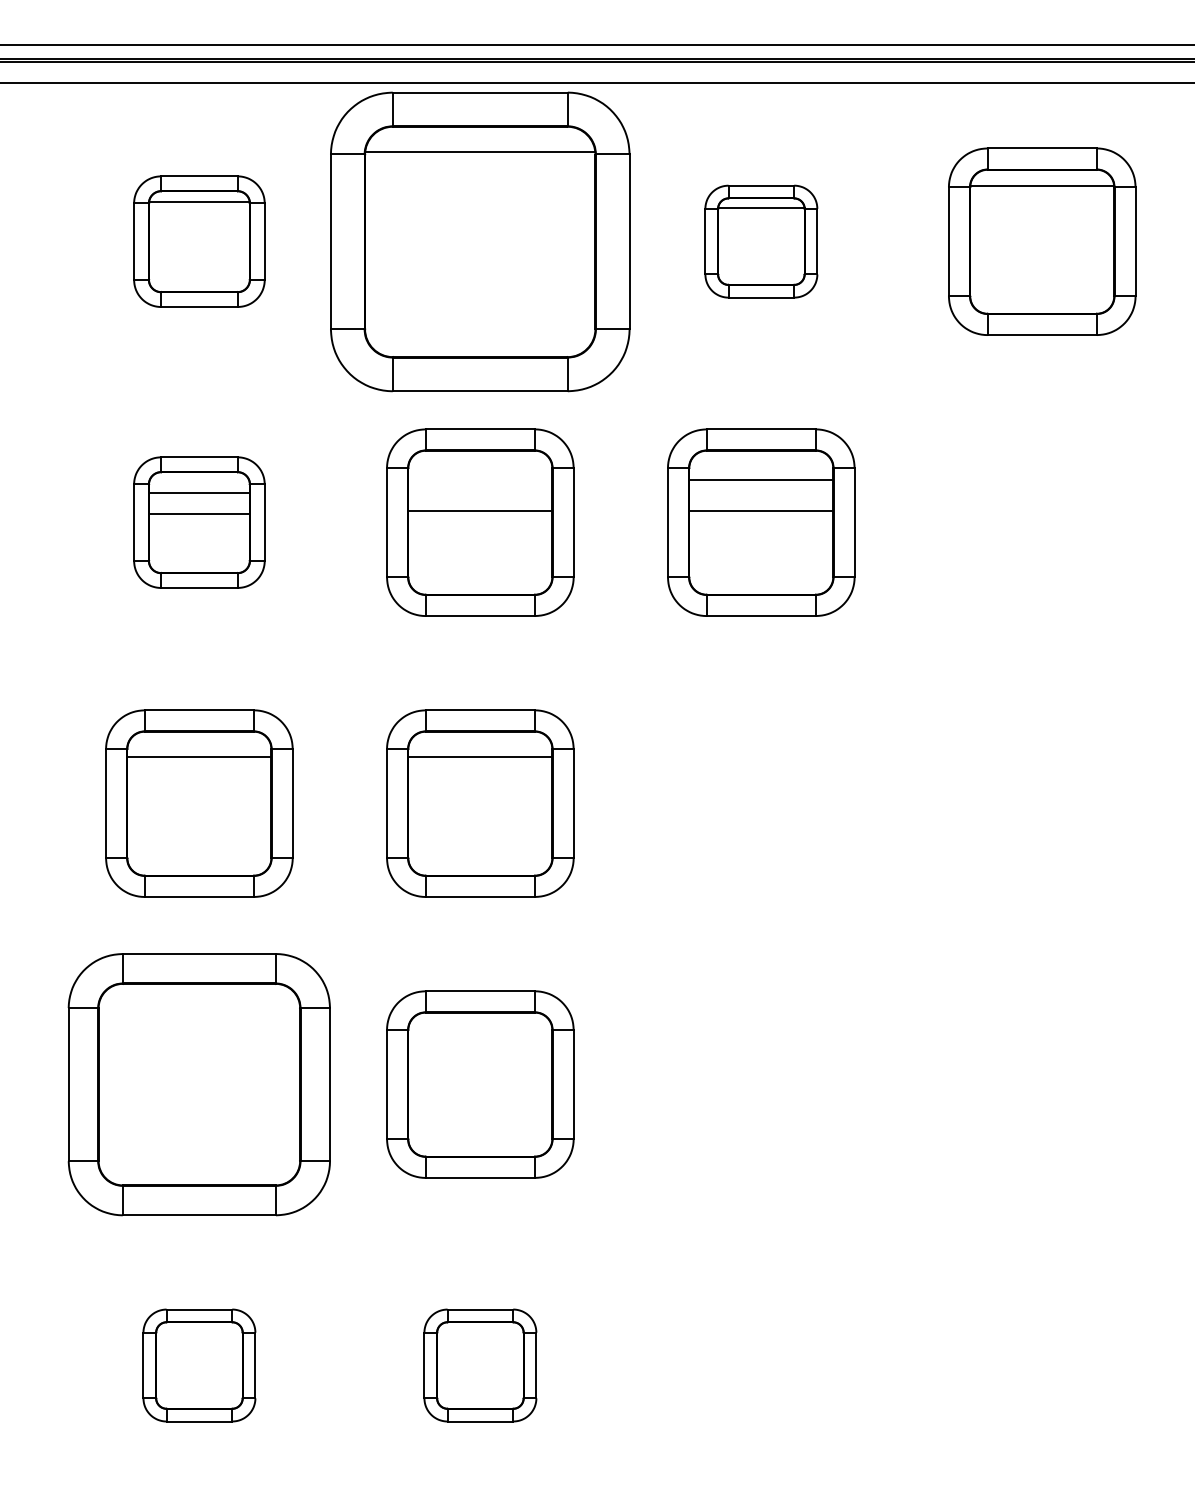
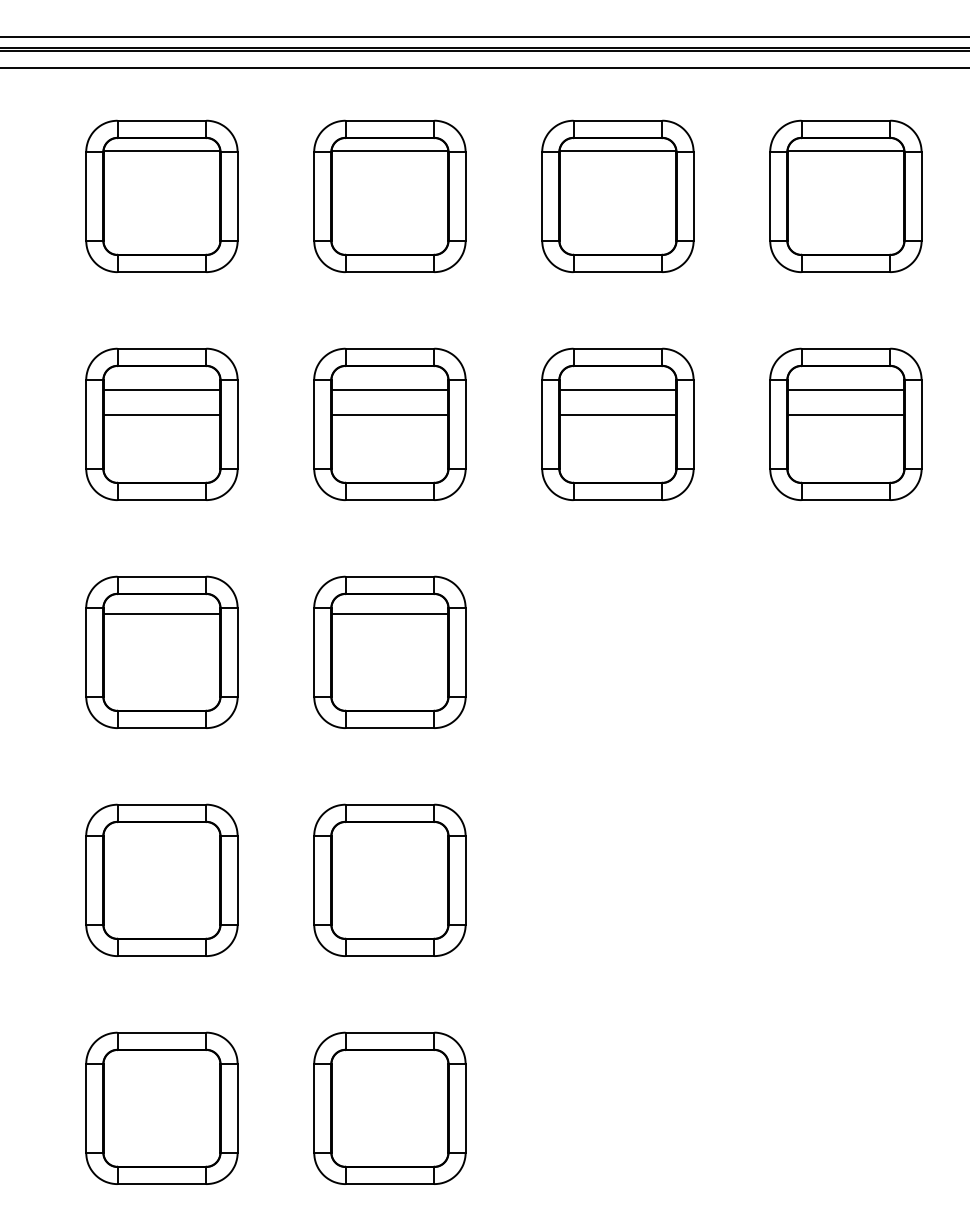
part: (199, 241) -> (162, 196), size x1.43
part: (480, 241) -> (390, 196), size x0.62
part: (761, 241) -> (618, 196), size x1.67
line: (480, 480) -> (390, 390), added
part: (199, 522) -> (162, 424), size x1.43
part: (1042, 522) -> (846, 424), added
part: (199, 1084) -> (162, 880), size x0.71
part: (199, 1365) -> (162, 1108), size x1.67
part: (480, 1365) -> (390, 1108), size x1.67

